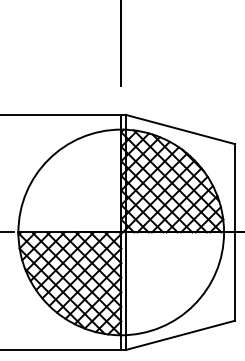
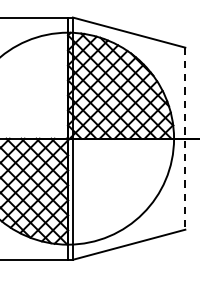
line: (235, 232) -> (185, 138), solid -> dashed

